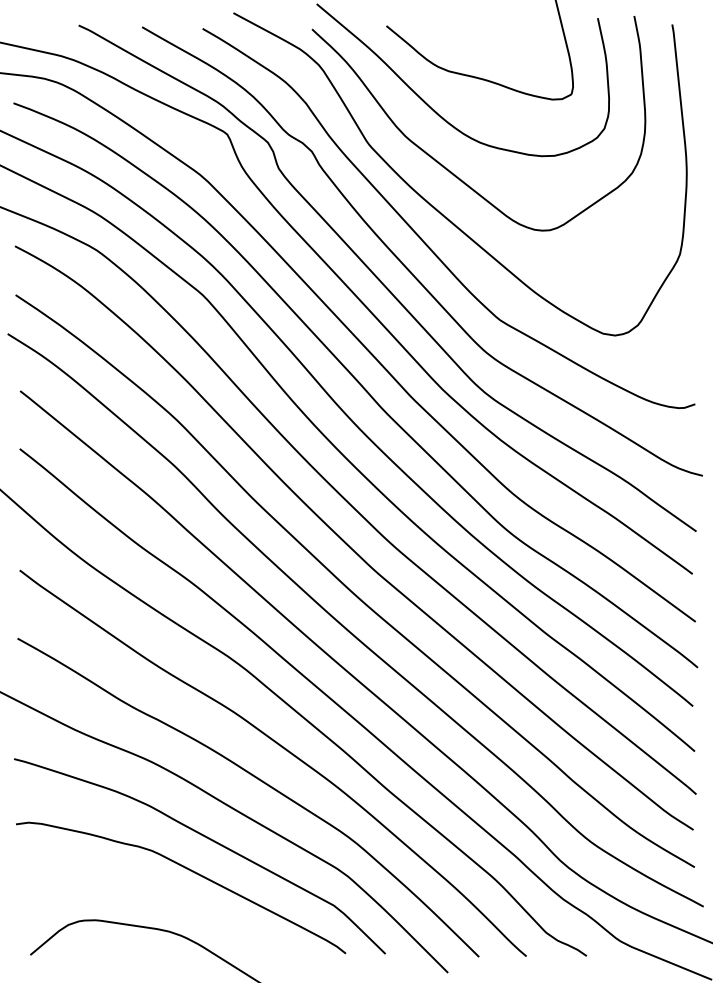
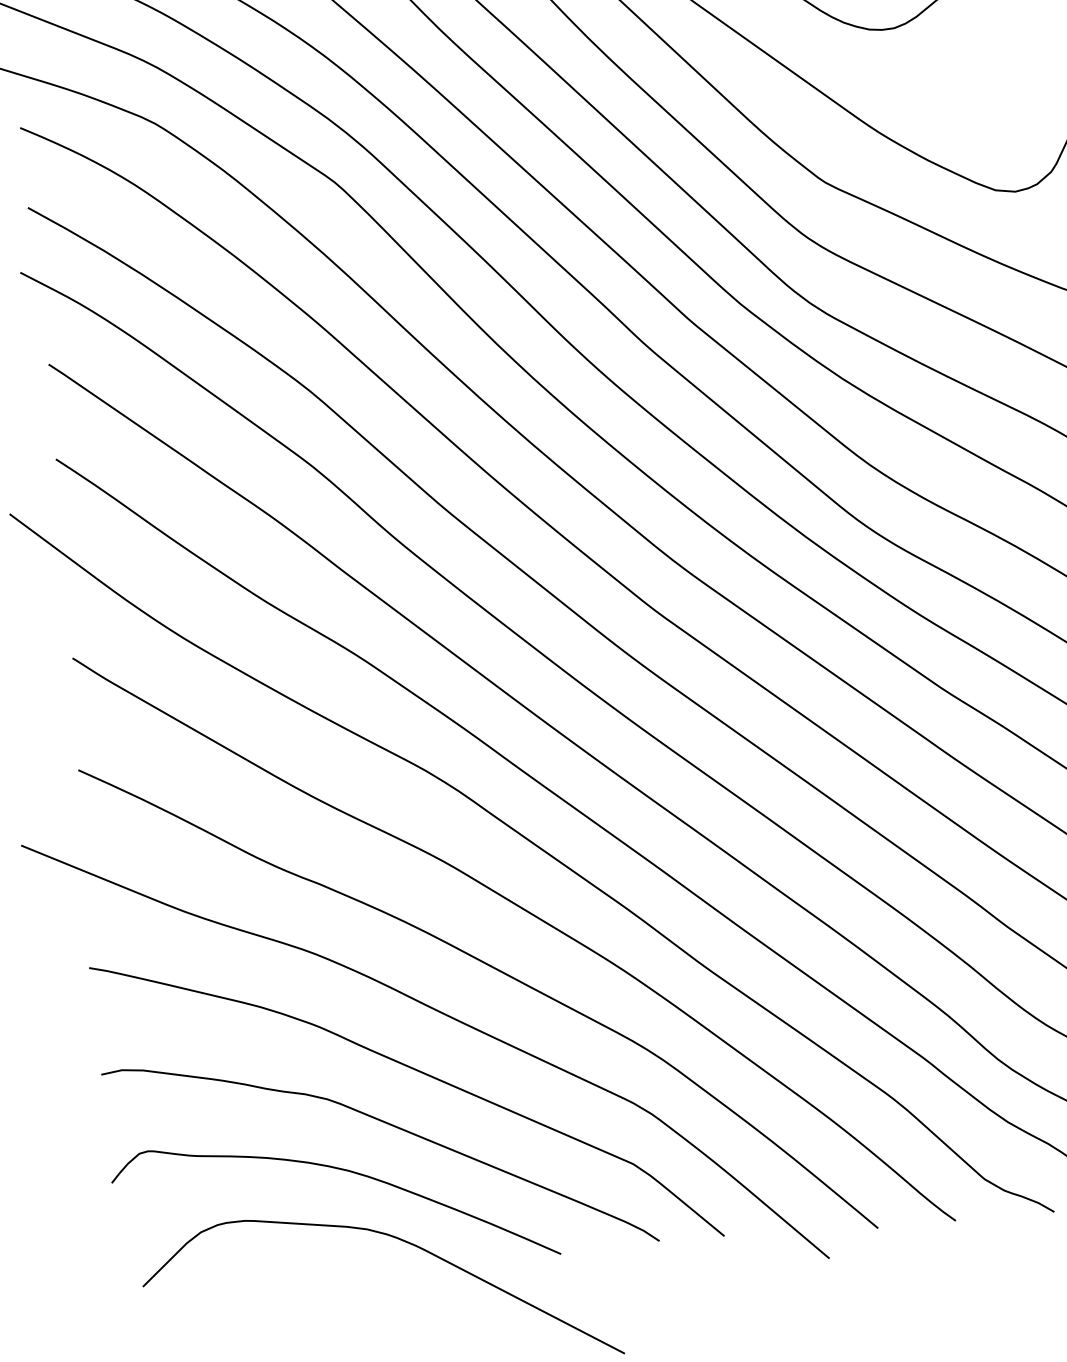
curve: (154, 894) -> (337, 1170), added

